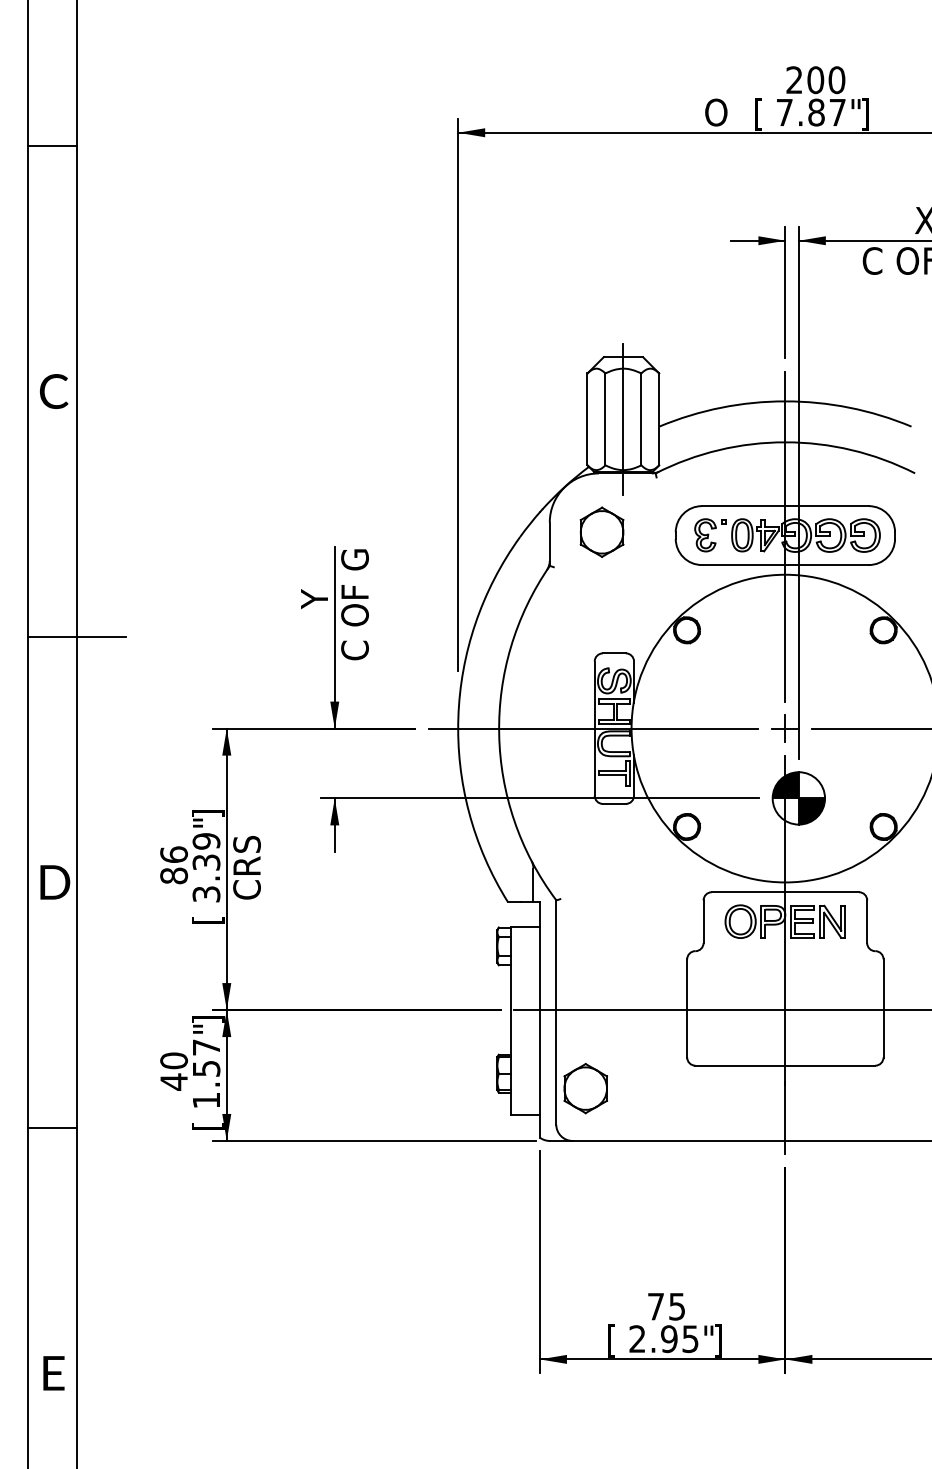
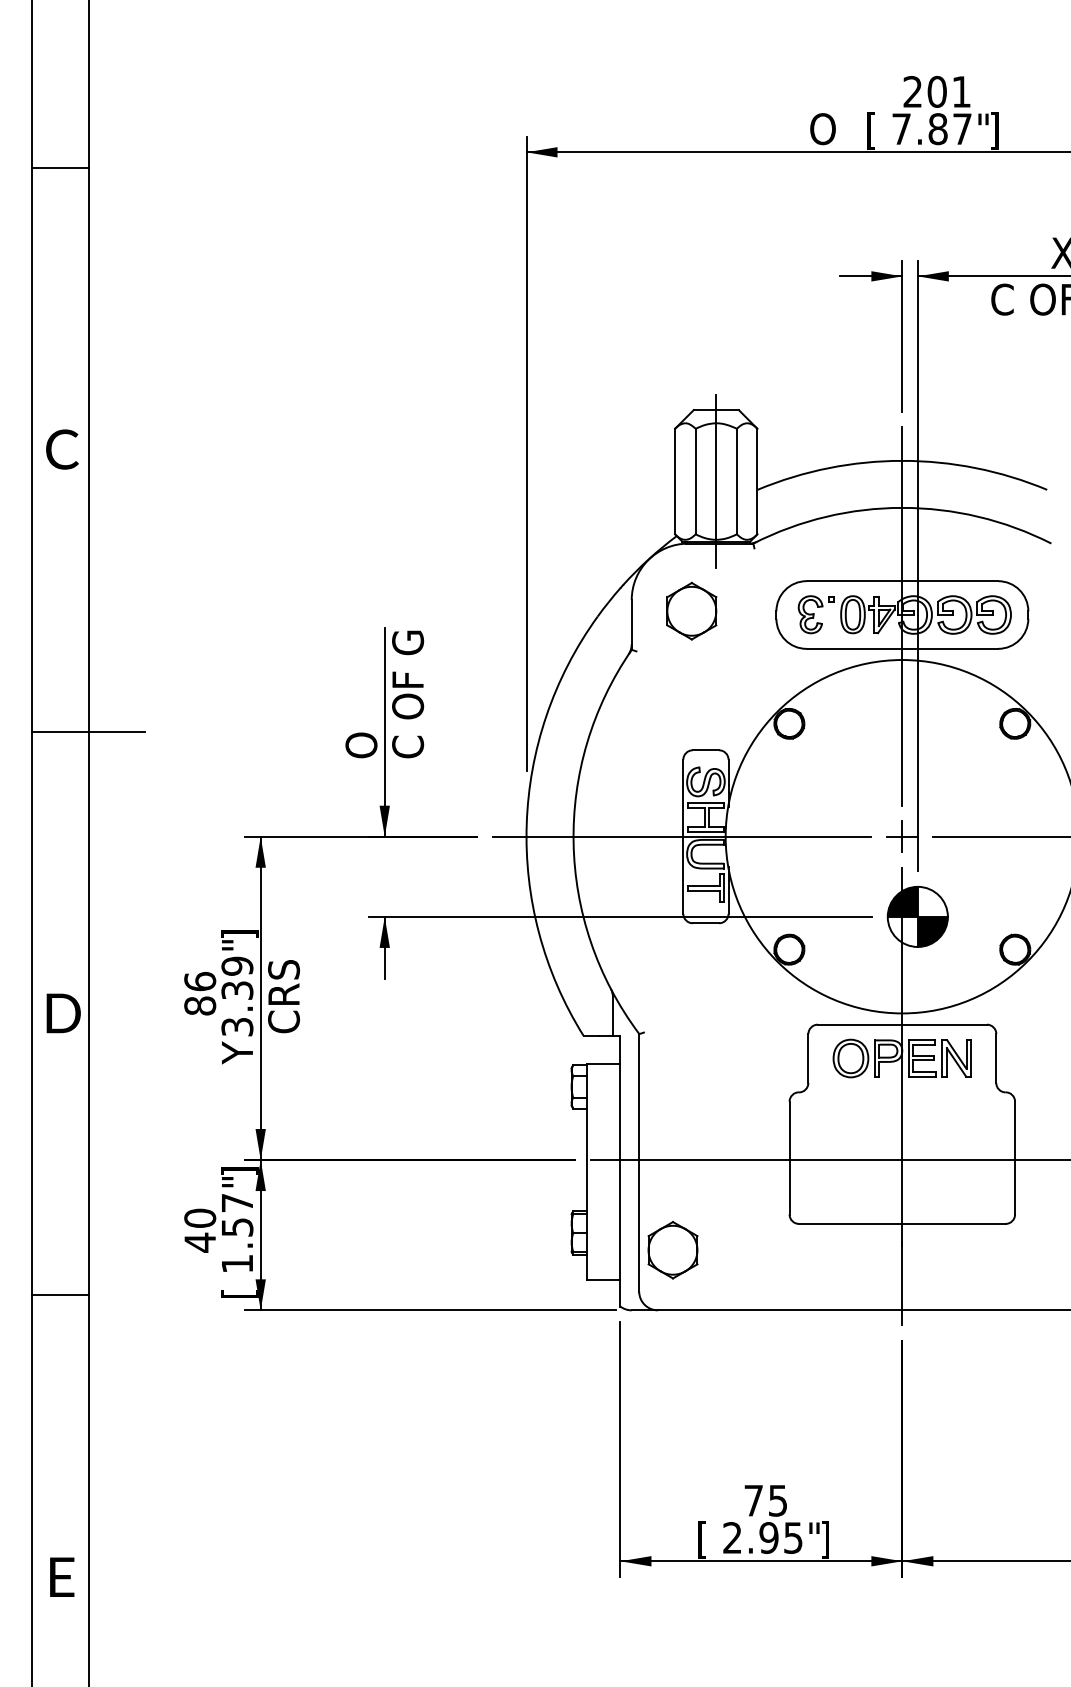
text: (836, 79) -> (961, 91), 200 -> 201
text: (314, 624) -> (361, 717), Y -> O
text: (208, 916) -> (239, 1052), [ -> Y

